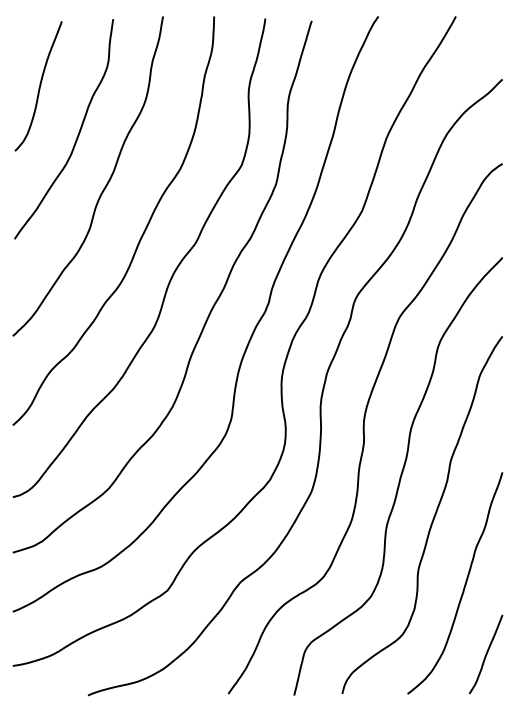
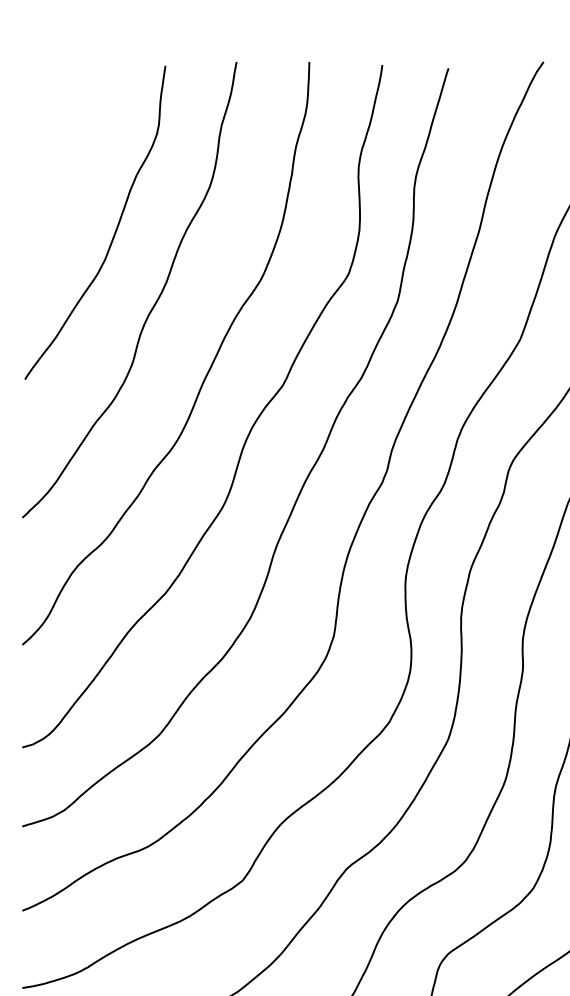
curve: (39, 86) -> (60, 161), removed

